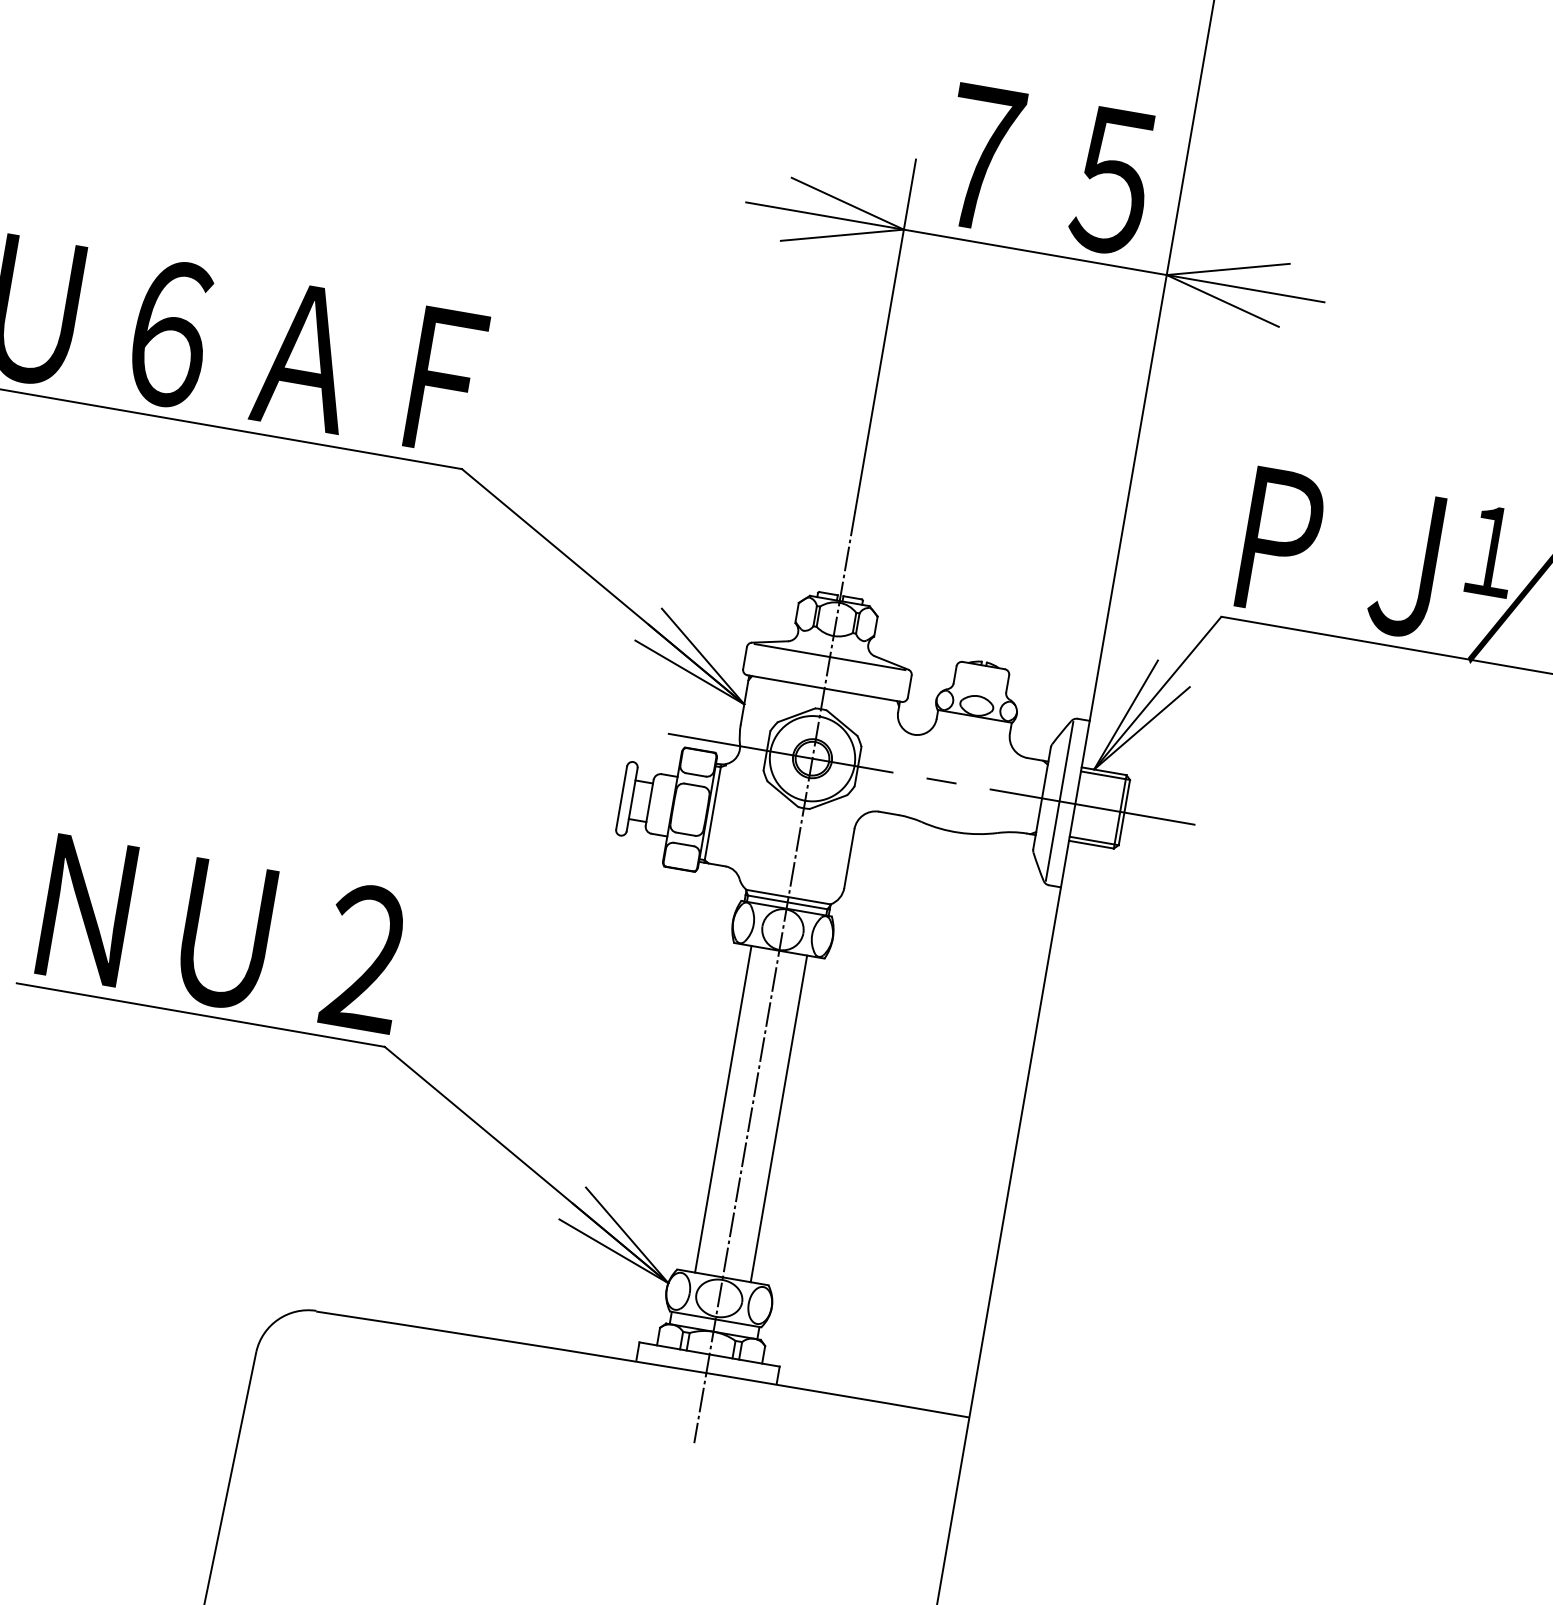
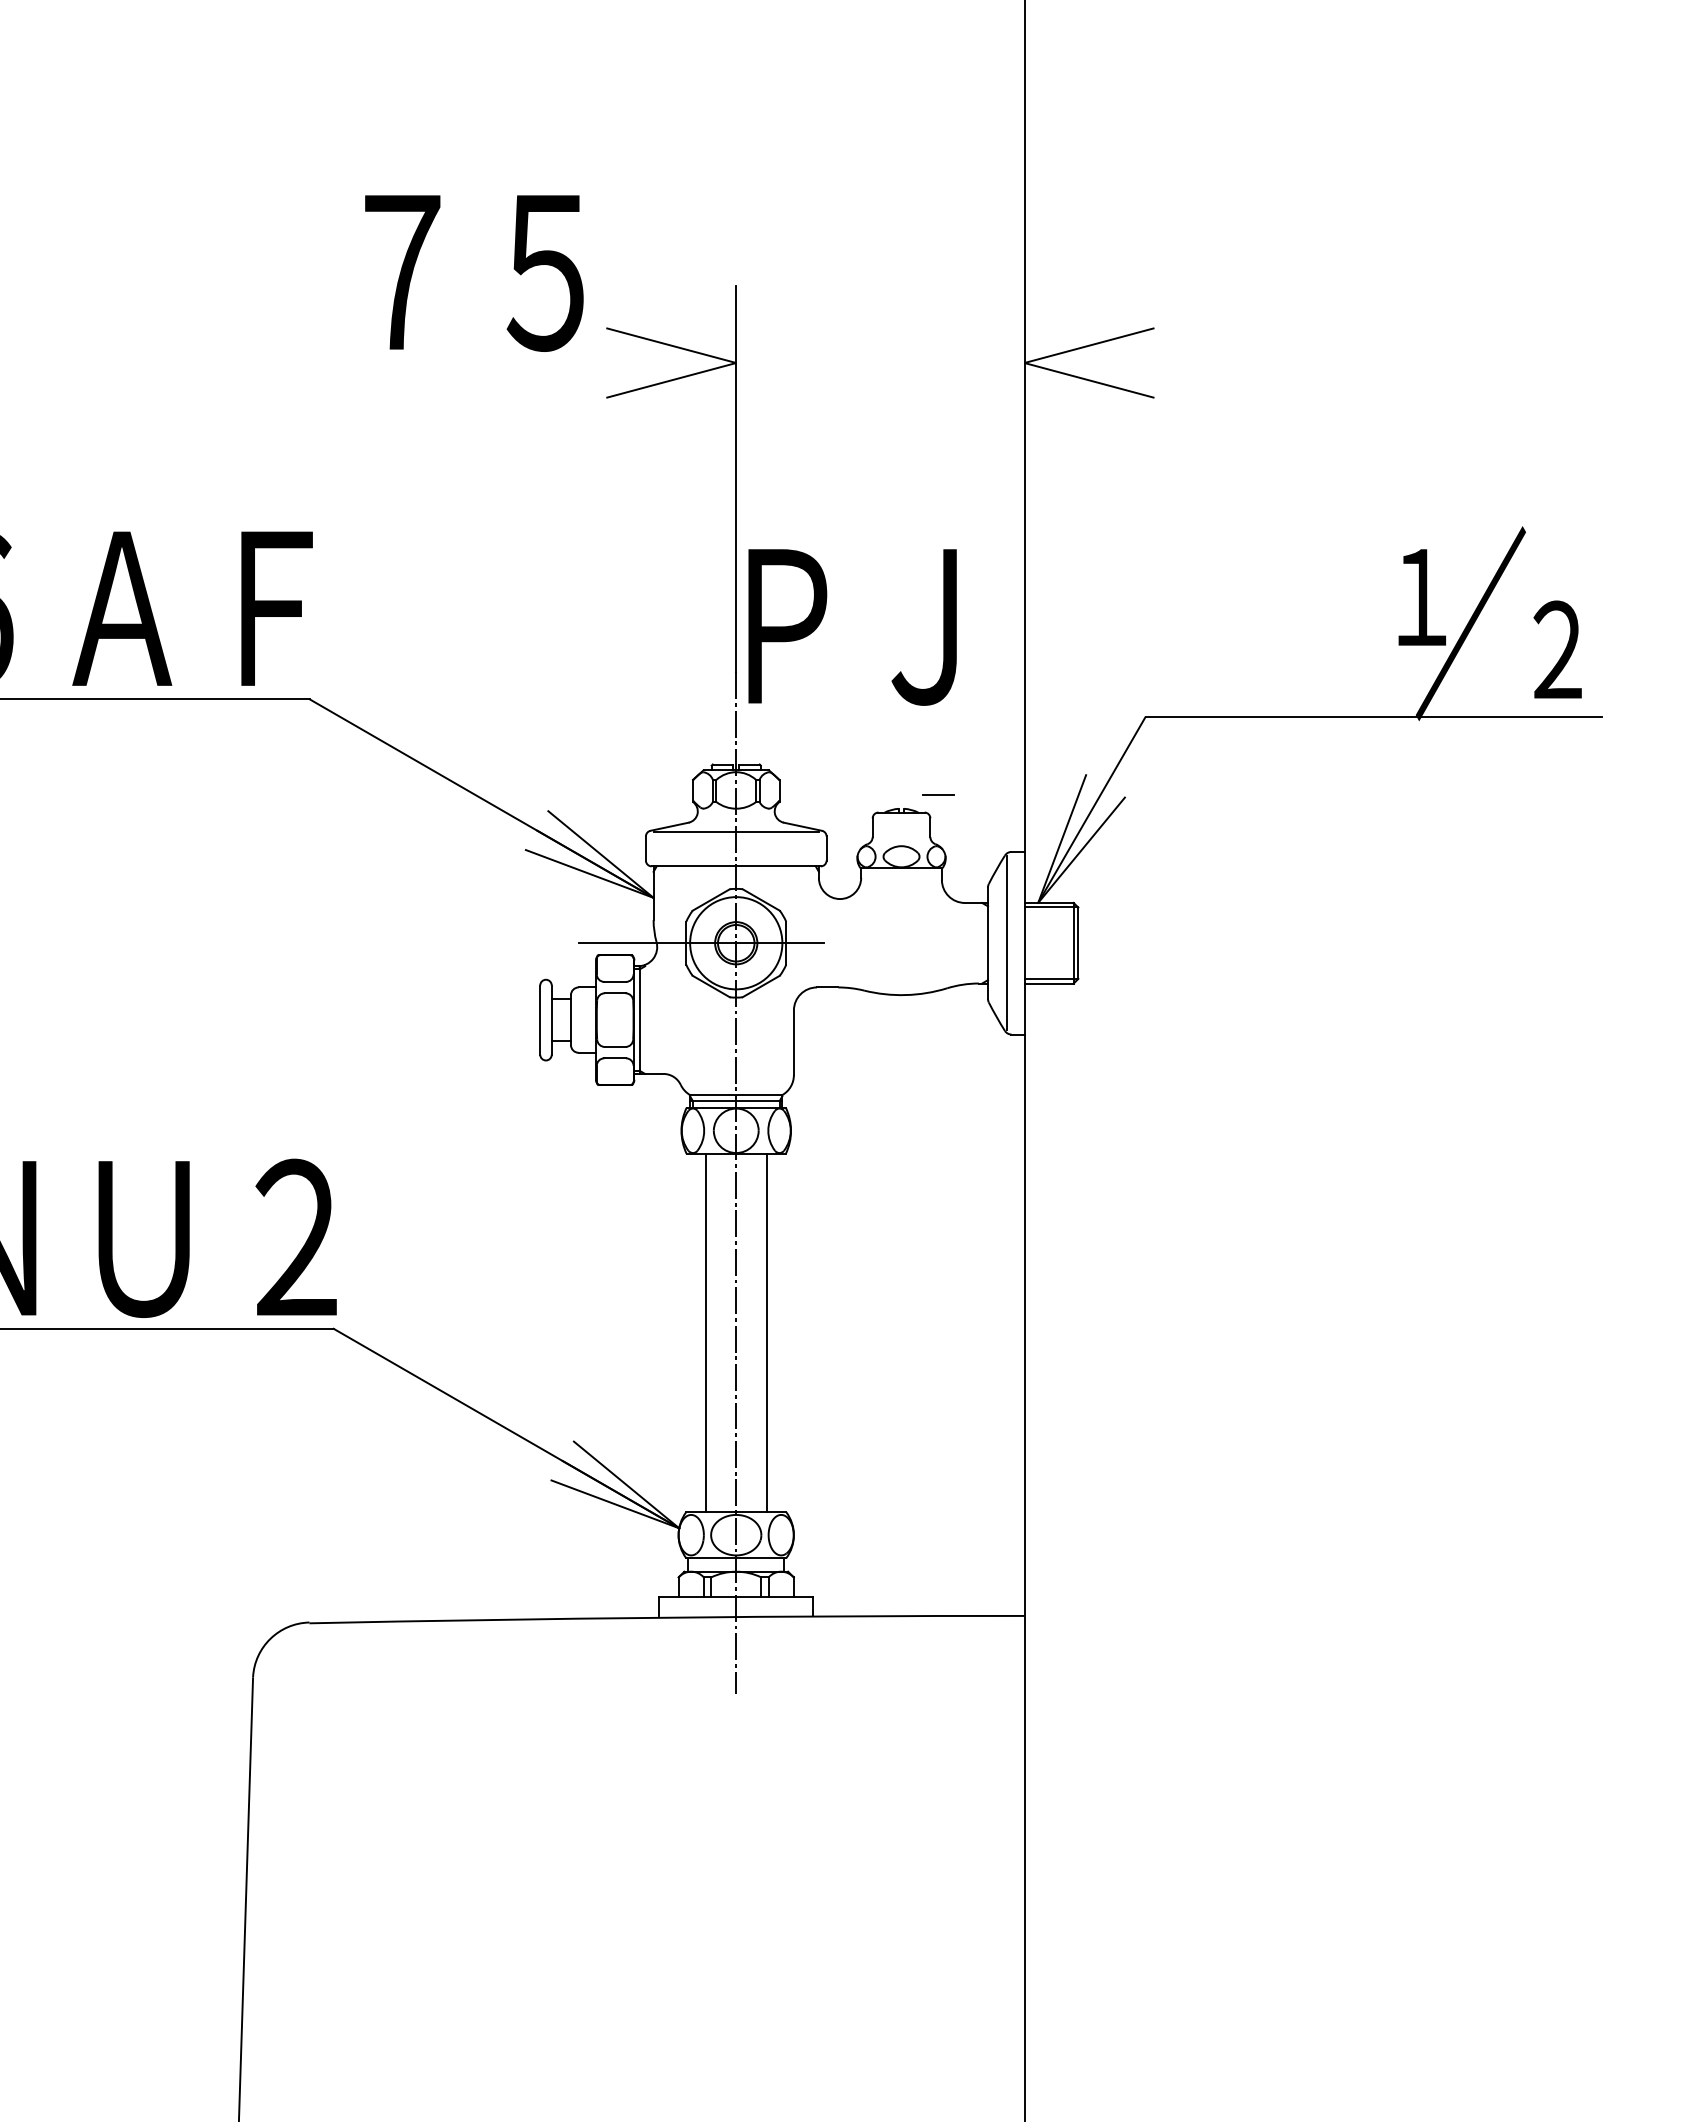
text: (1047, 170) -> (474, 273), moved
line: (1035, 252) -> (880, 363), removed
text: (1340, 553) -> (852, 627), moved
line: (941, 780) -> (938, 794), moved
line: (1092, 807) -> (1043, 943), removed

